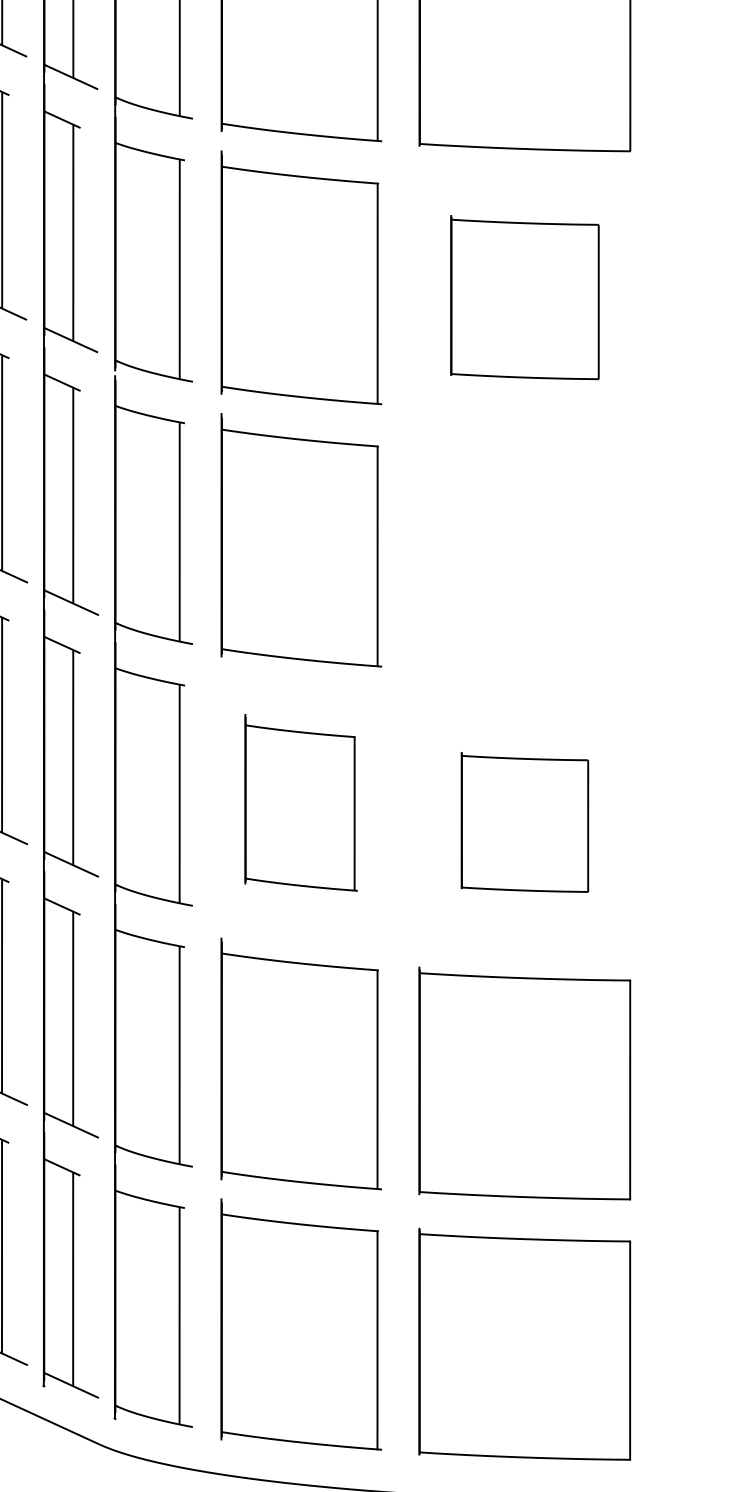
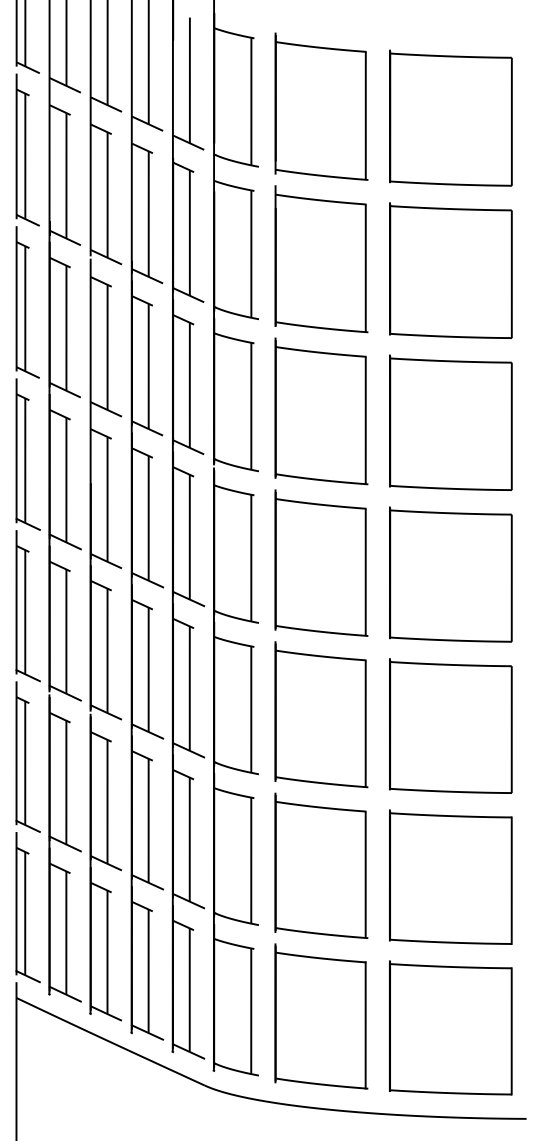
part: (524, 297) -> (450, 422), size x1.43
part: (524, 560) -> (450, 574), added
part: (301, 802) -> (321, 714), size x1.43
part: (524, 821) -> (450, 725), size x1.67

